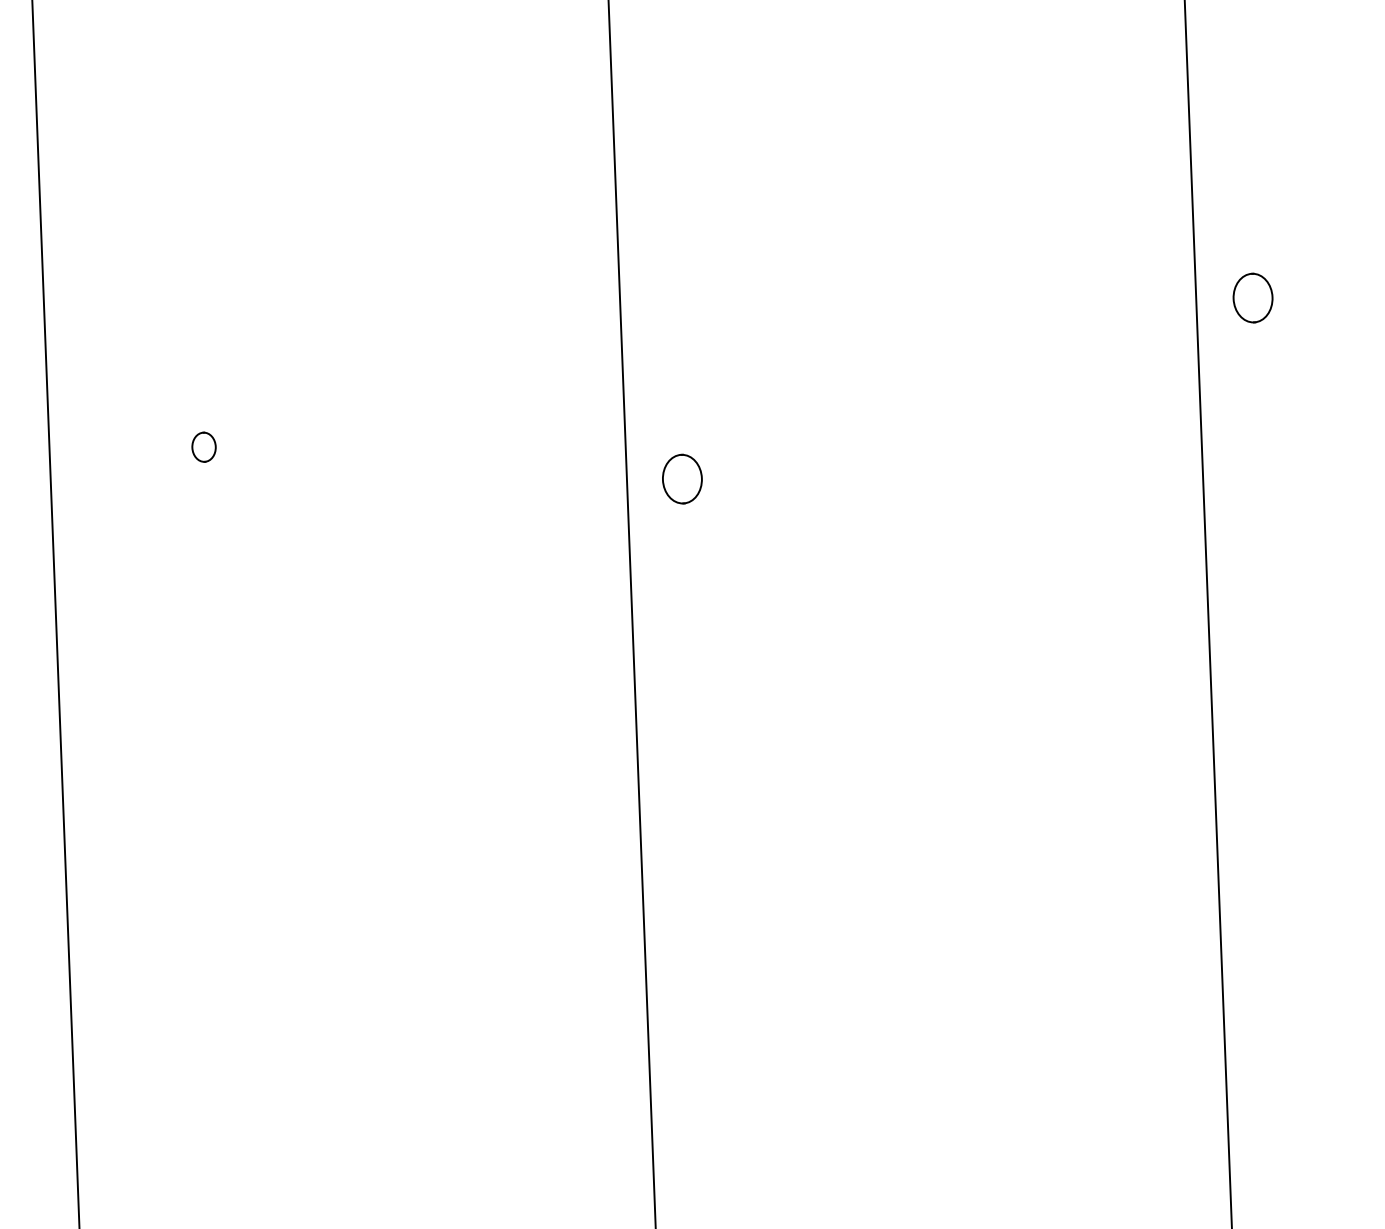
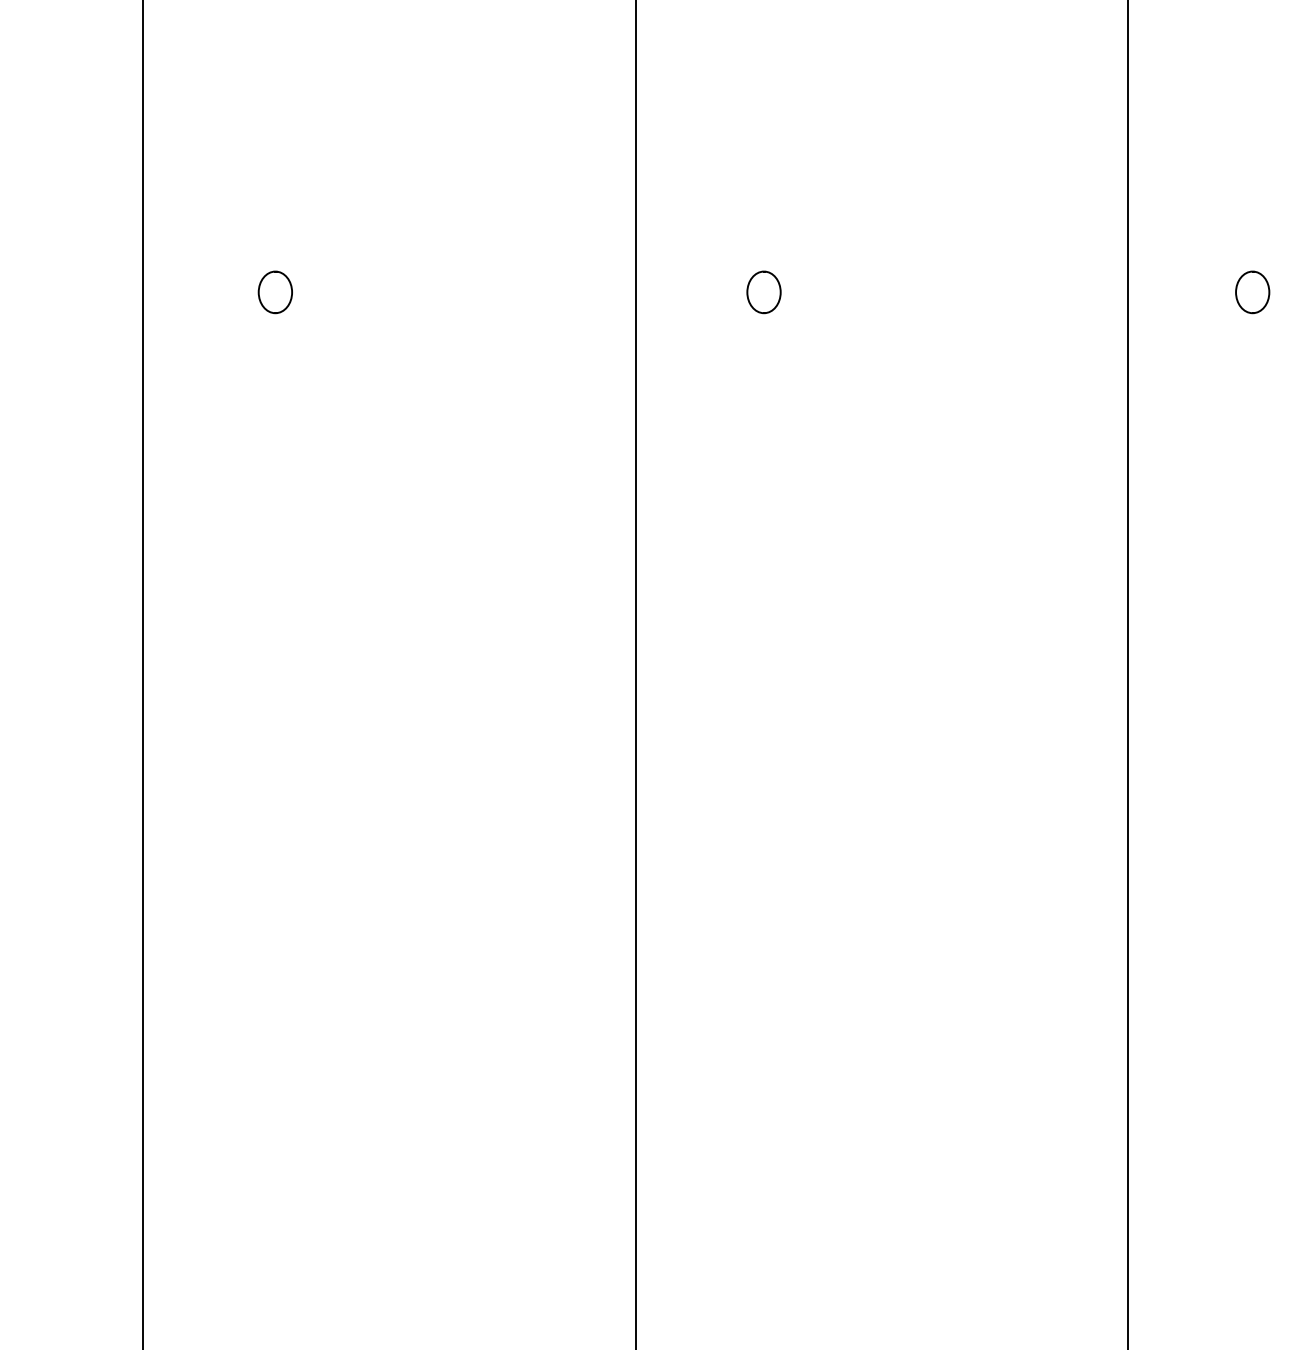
part: (1252, 298) -> (1252, 292), moved
part: (203, 447) -> (274, 292), size x1.67
part: (681, 479) -> (763, 292), moved

